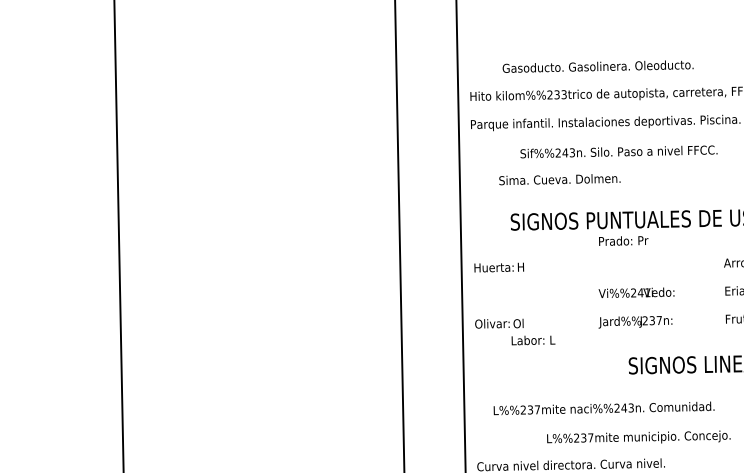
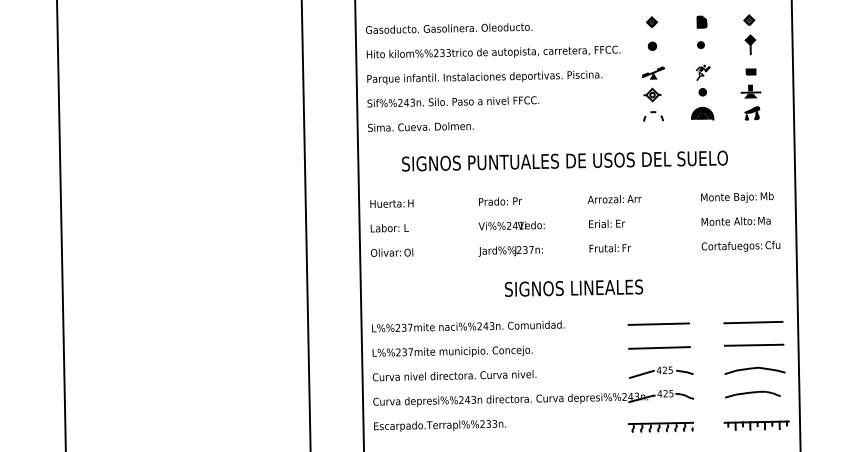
text: (598, 66) -> (449, 28), moved
text: (619, 151) -> (453, 101), moved
text: (559, 179) -> (420, 126), moved
text: (623, 240) -> (500, 201), moved
text: (533, 340) -> (389, 228), moved
text: (604, 408) -> (468, 326), moved
text: (638, 435) -> (452, 350), moved

